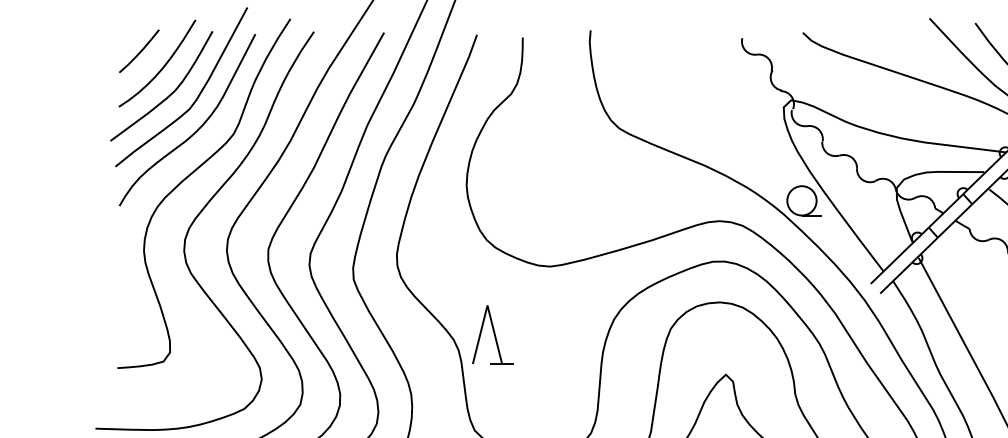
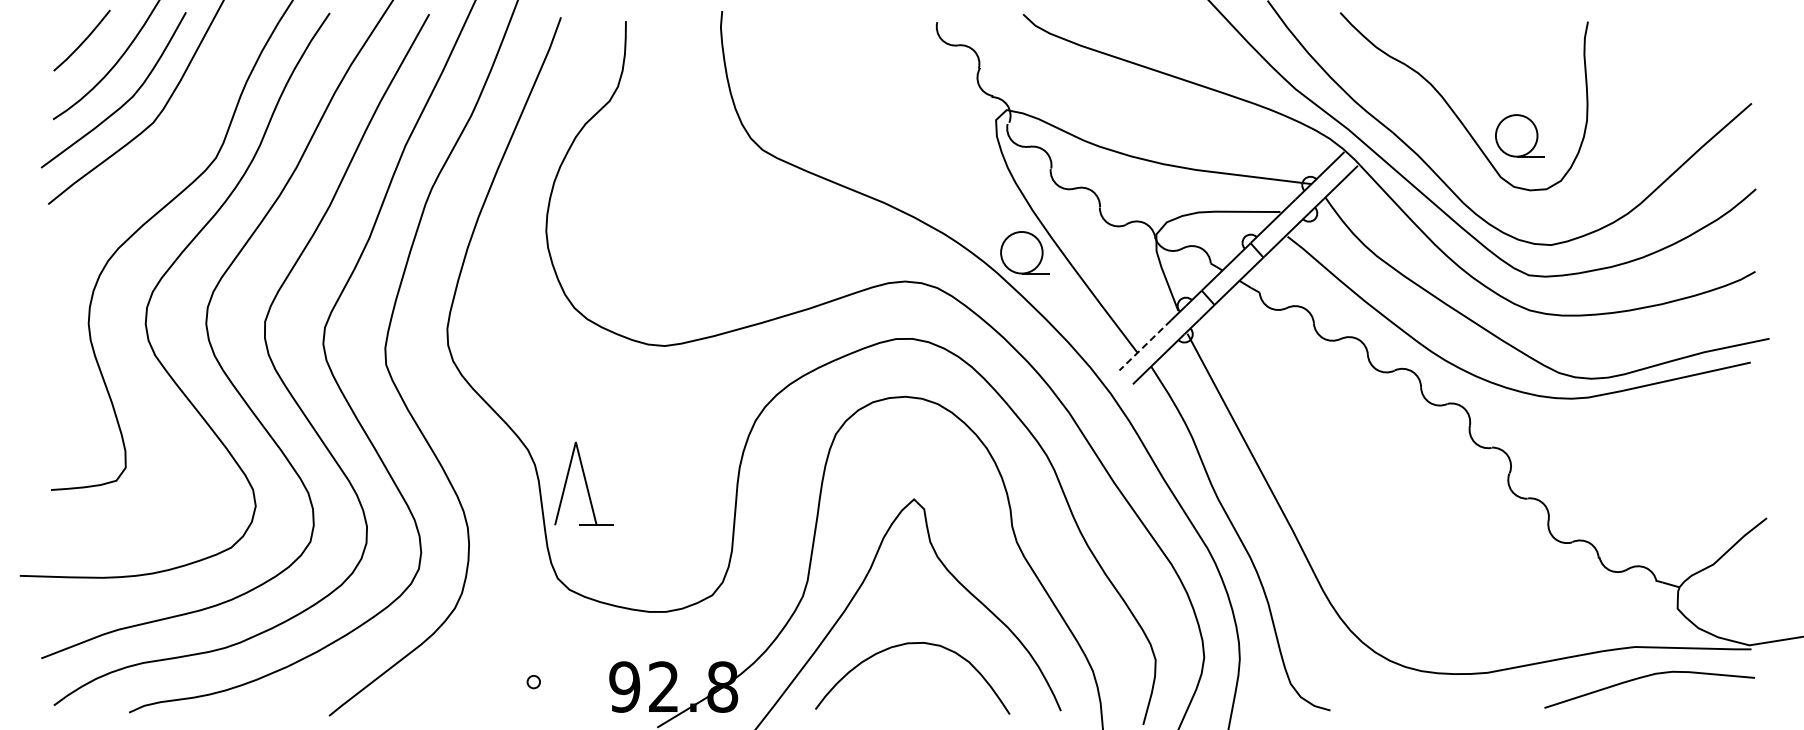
curve: (197, 129) -> (164, 151), removed
line: (889, 266) -> (1145, 345), solid -> dashed
part: (492, 334) -> (583, 483), moved

